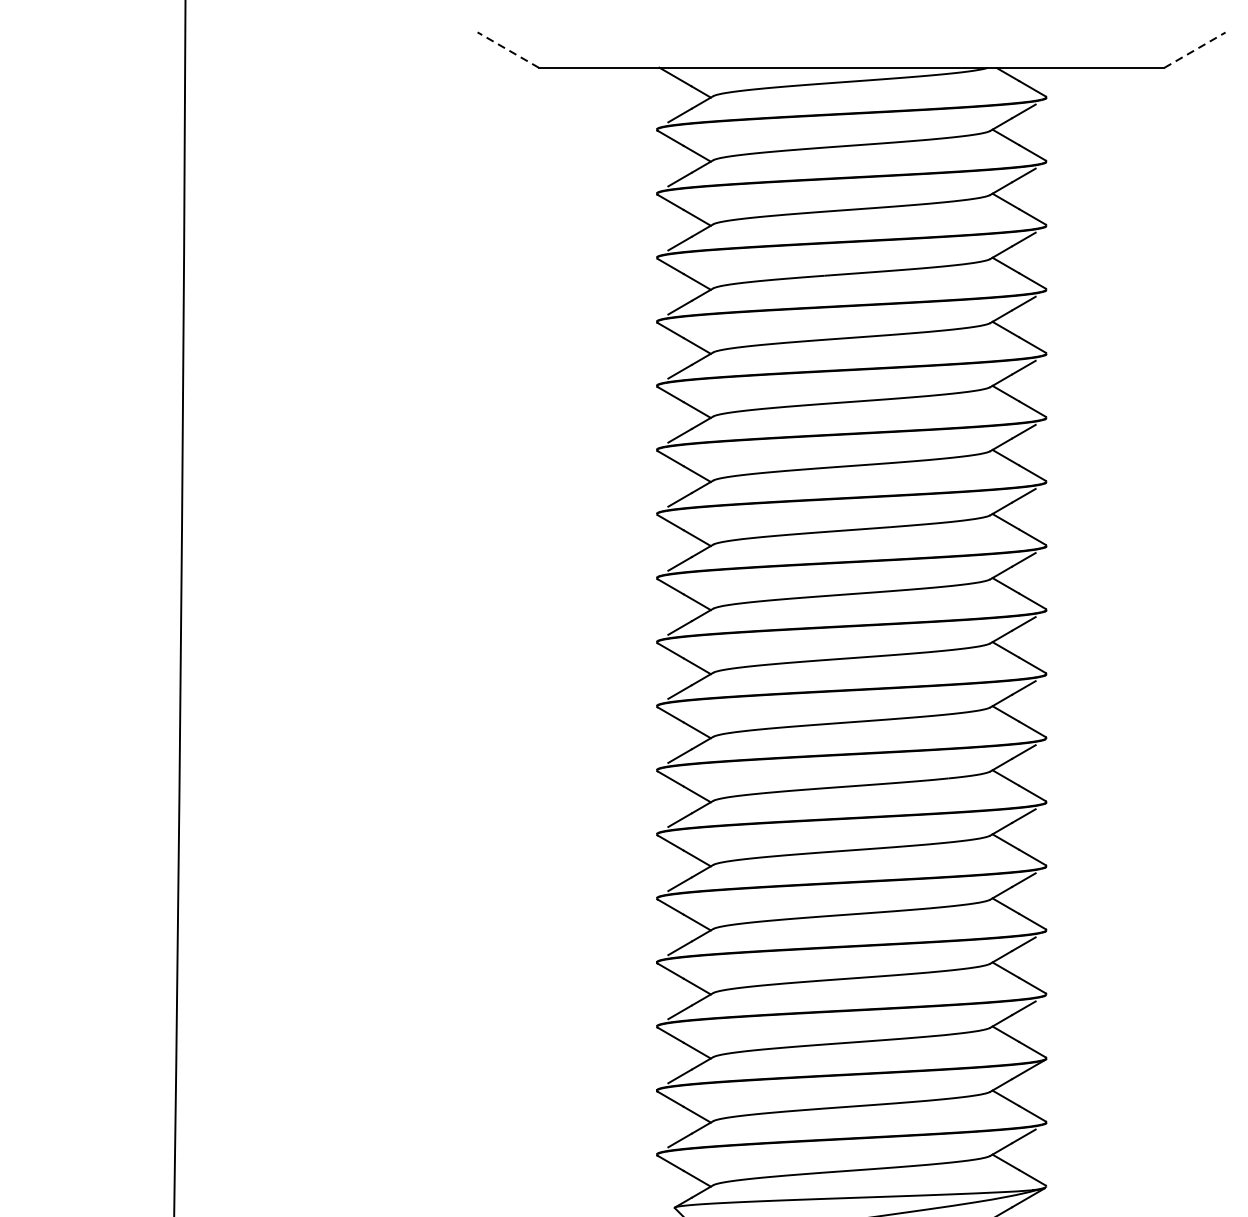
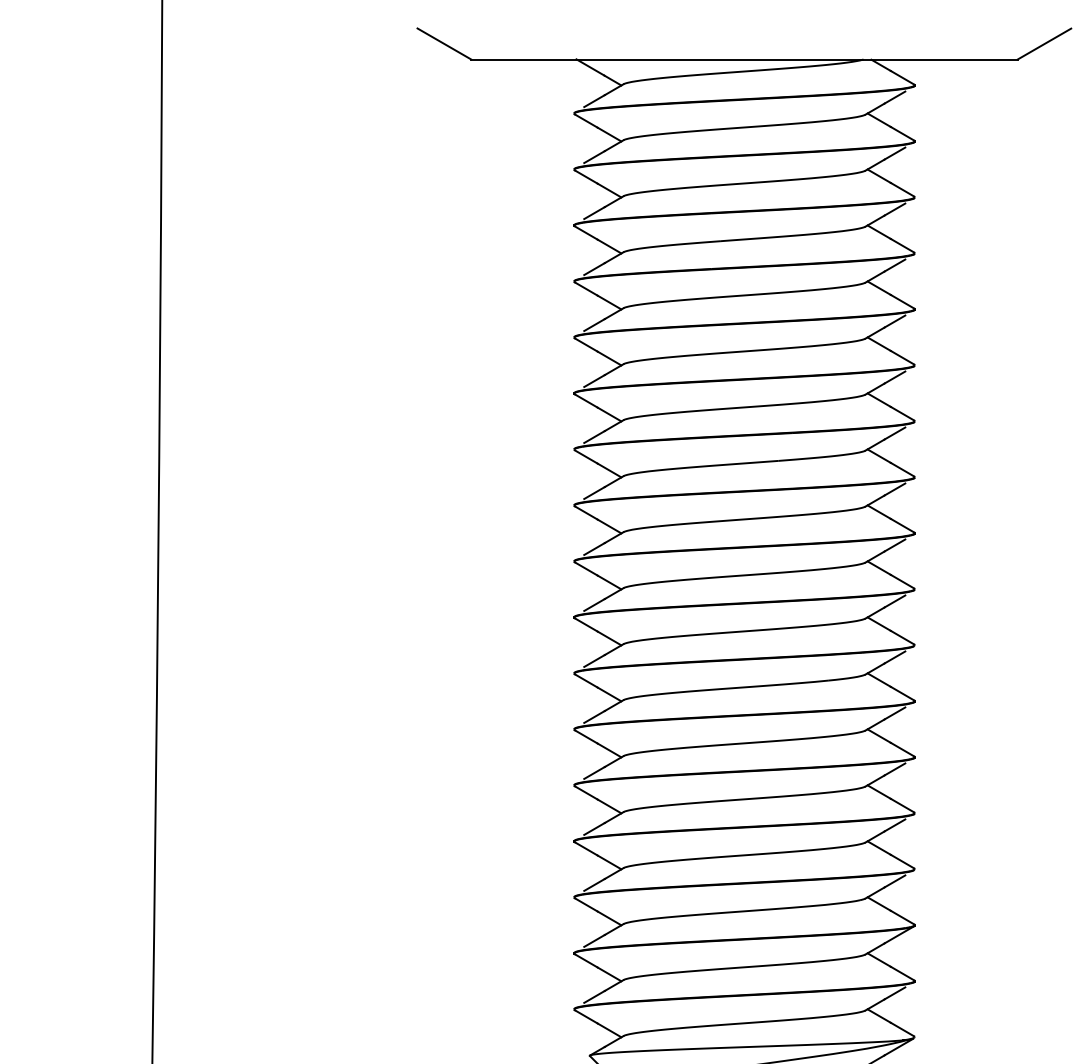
line: (507, 49) -> (443, 43), dashed -> solid
line: (1194, 50) -> (1044, 44), dashed -> solid

